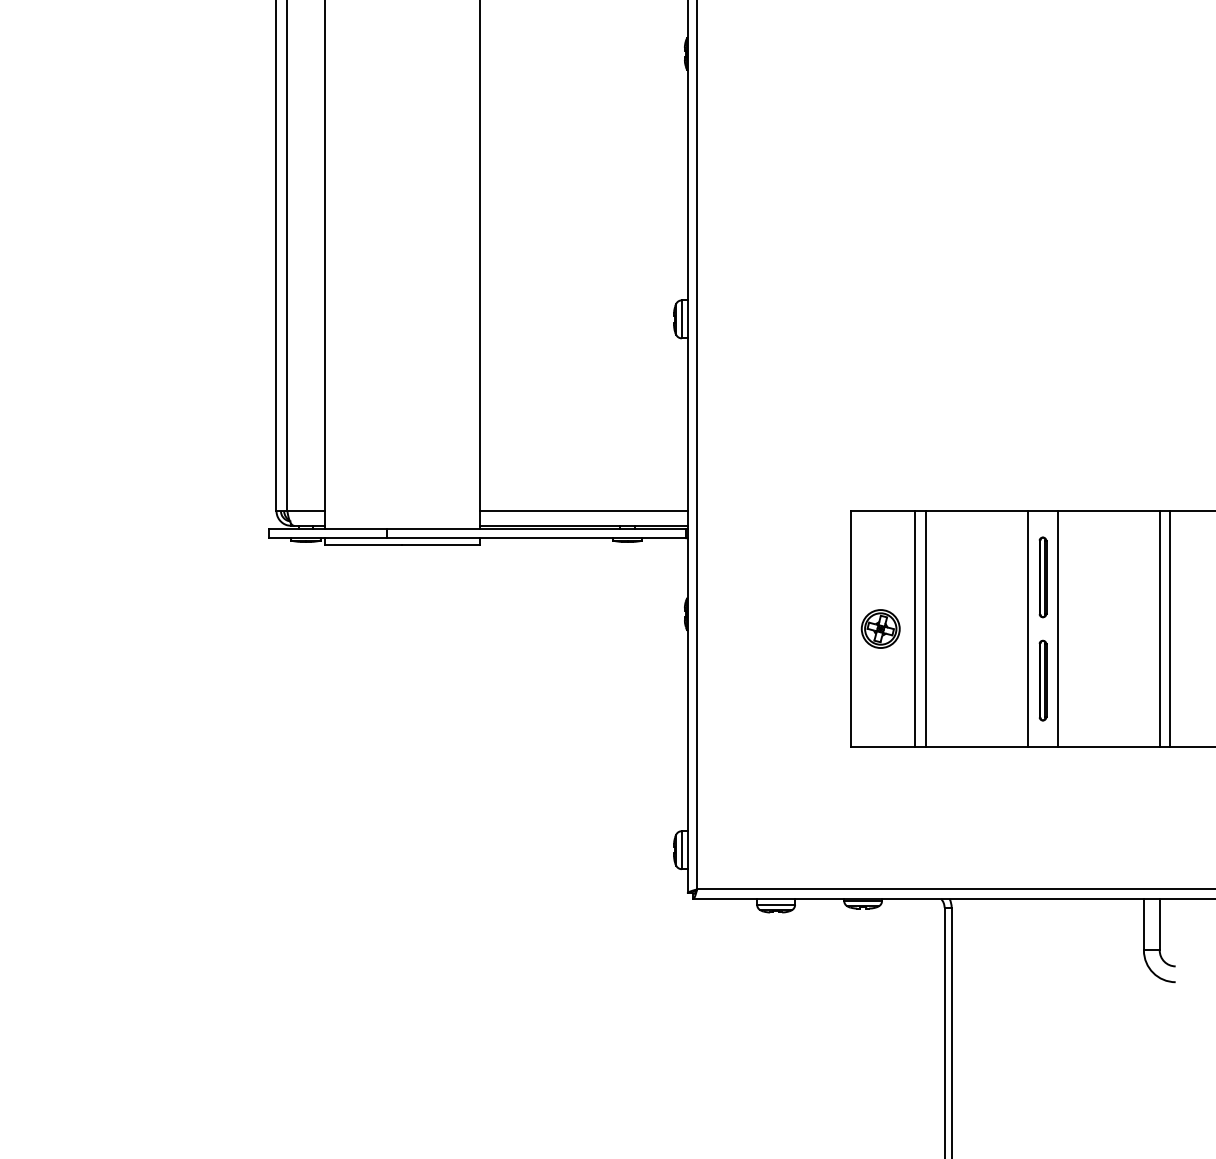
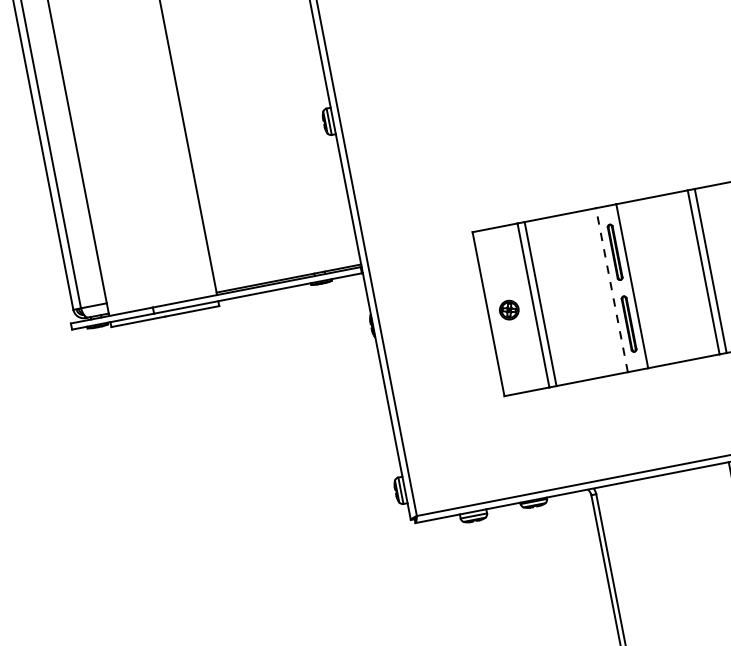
line: (583, 511) -> (286, 268), removed
part: (880, 628) -> (509, 309), size x0.7
line: (1028, 629) -> (612, 290), solid -> dashed

